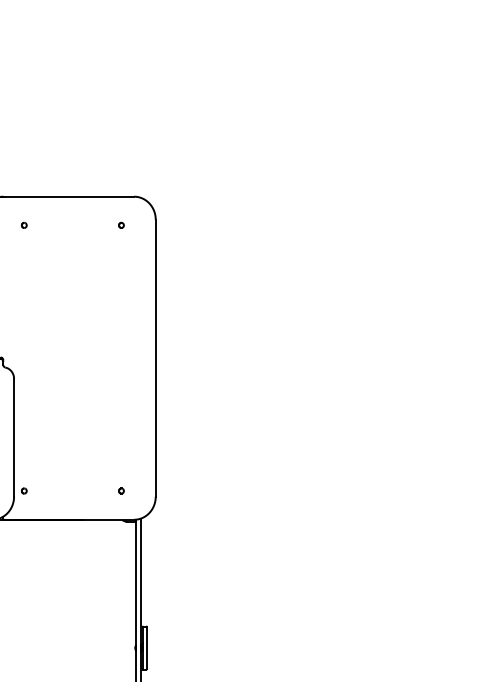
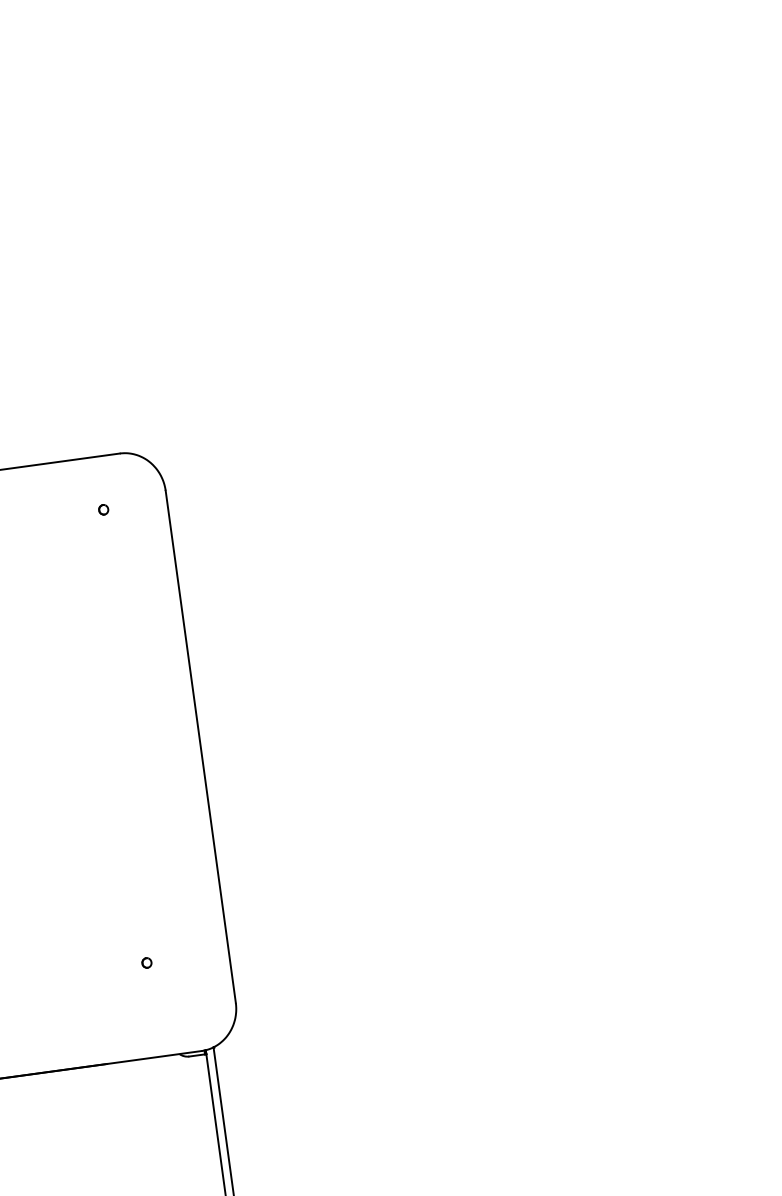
part: (121, 490) -> (146, 961), moved

